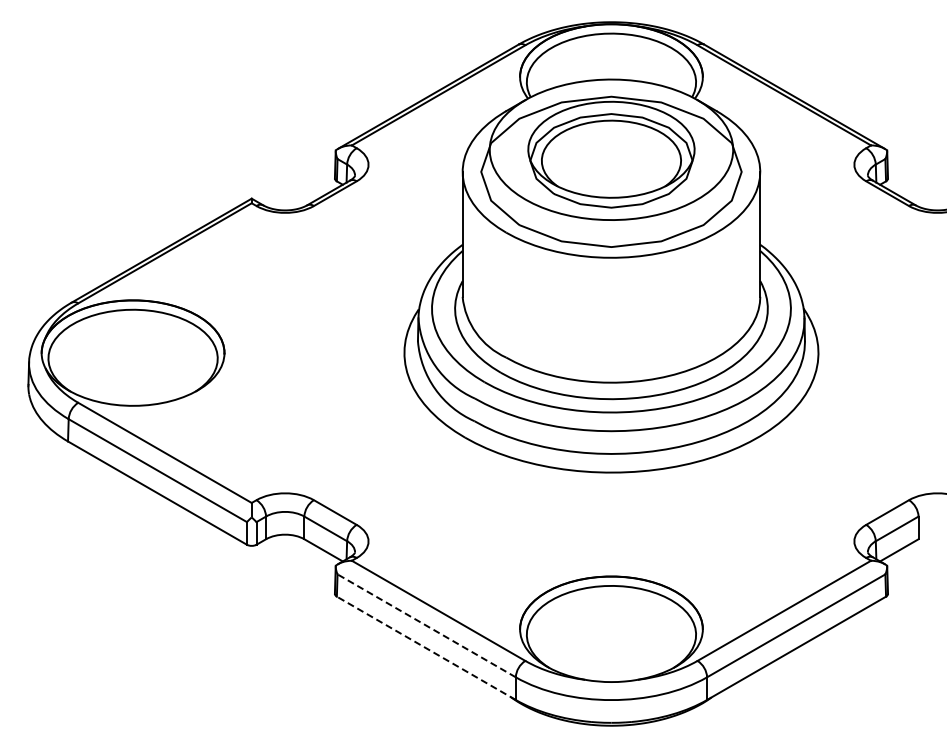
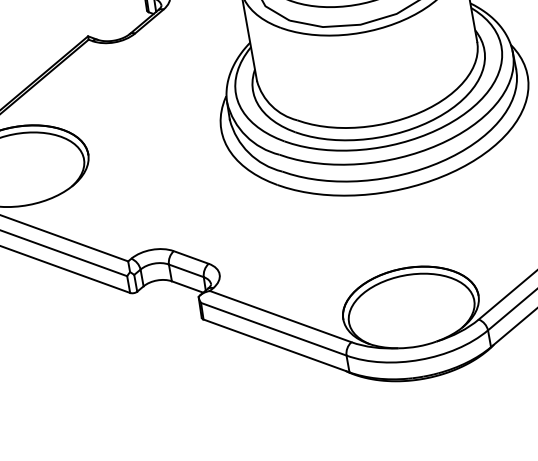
line: (426, 625) -> (273, 329), dashed -> solid
line: (425, 648) -> (275, 346), dashed -> solid

